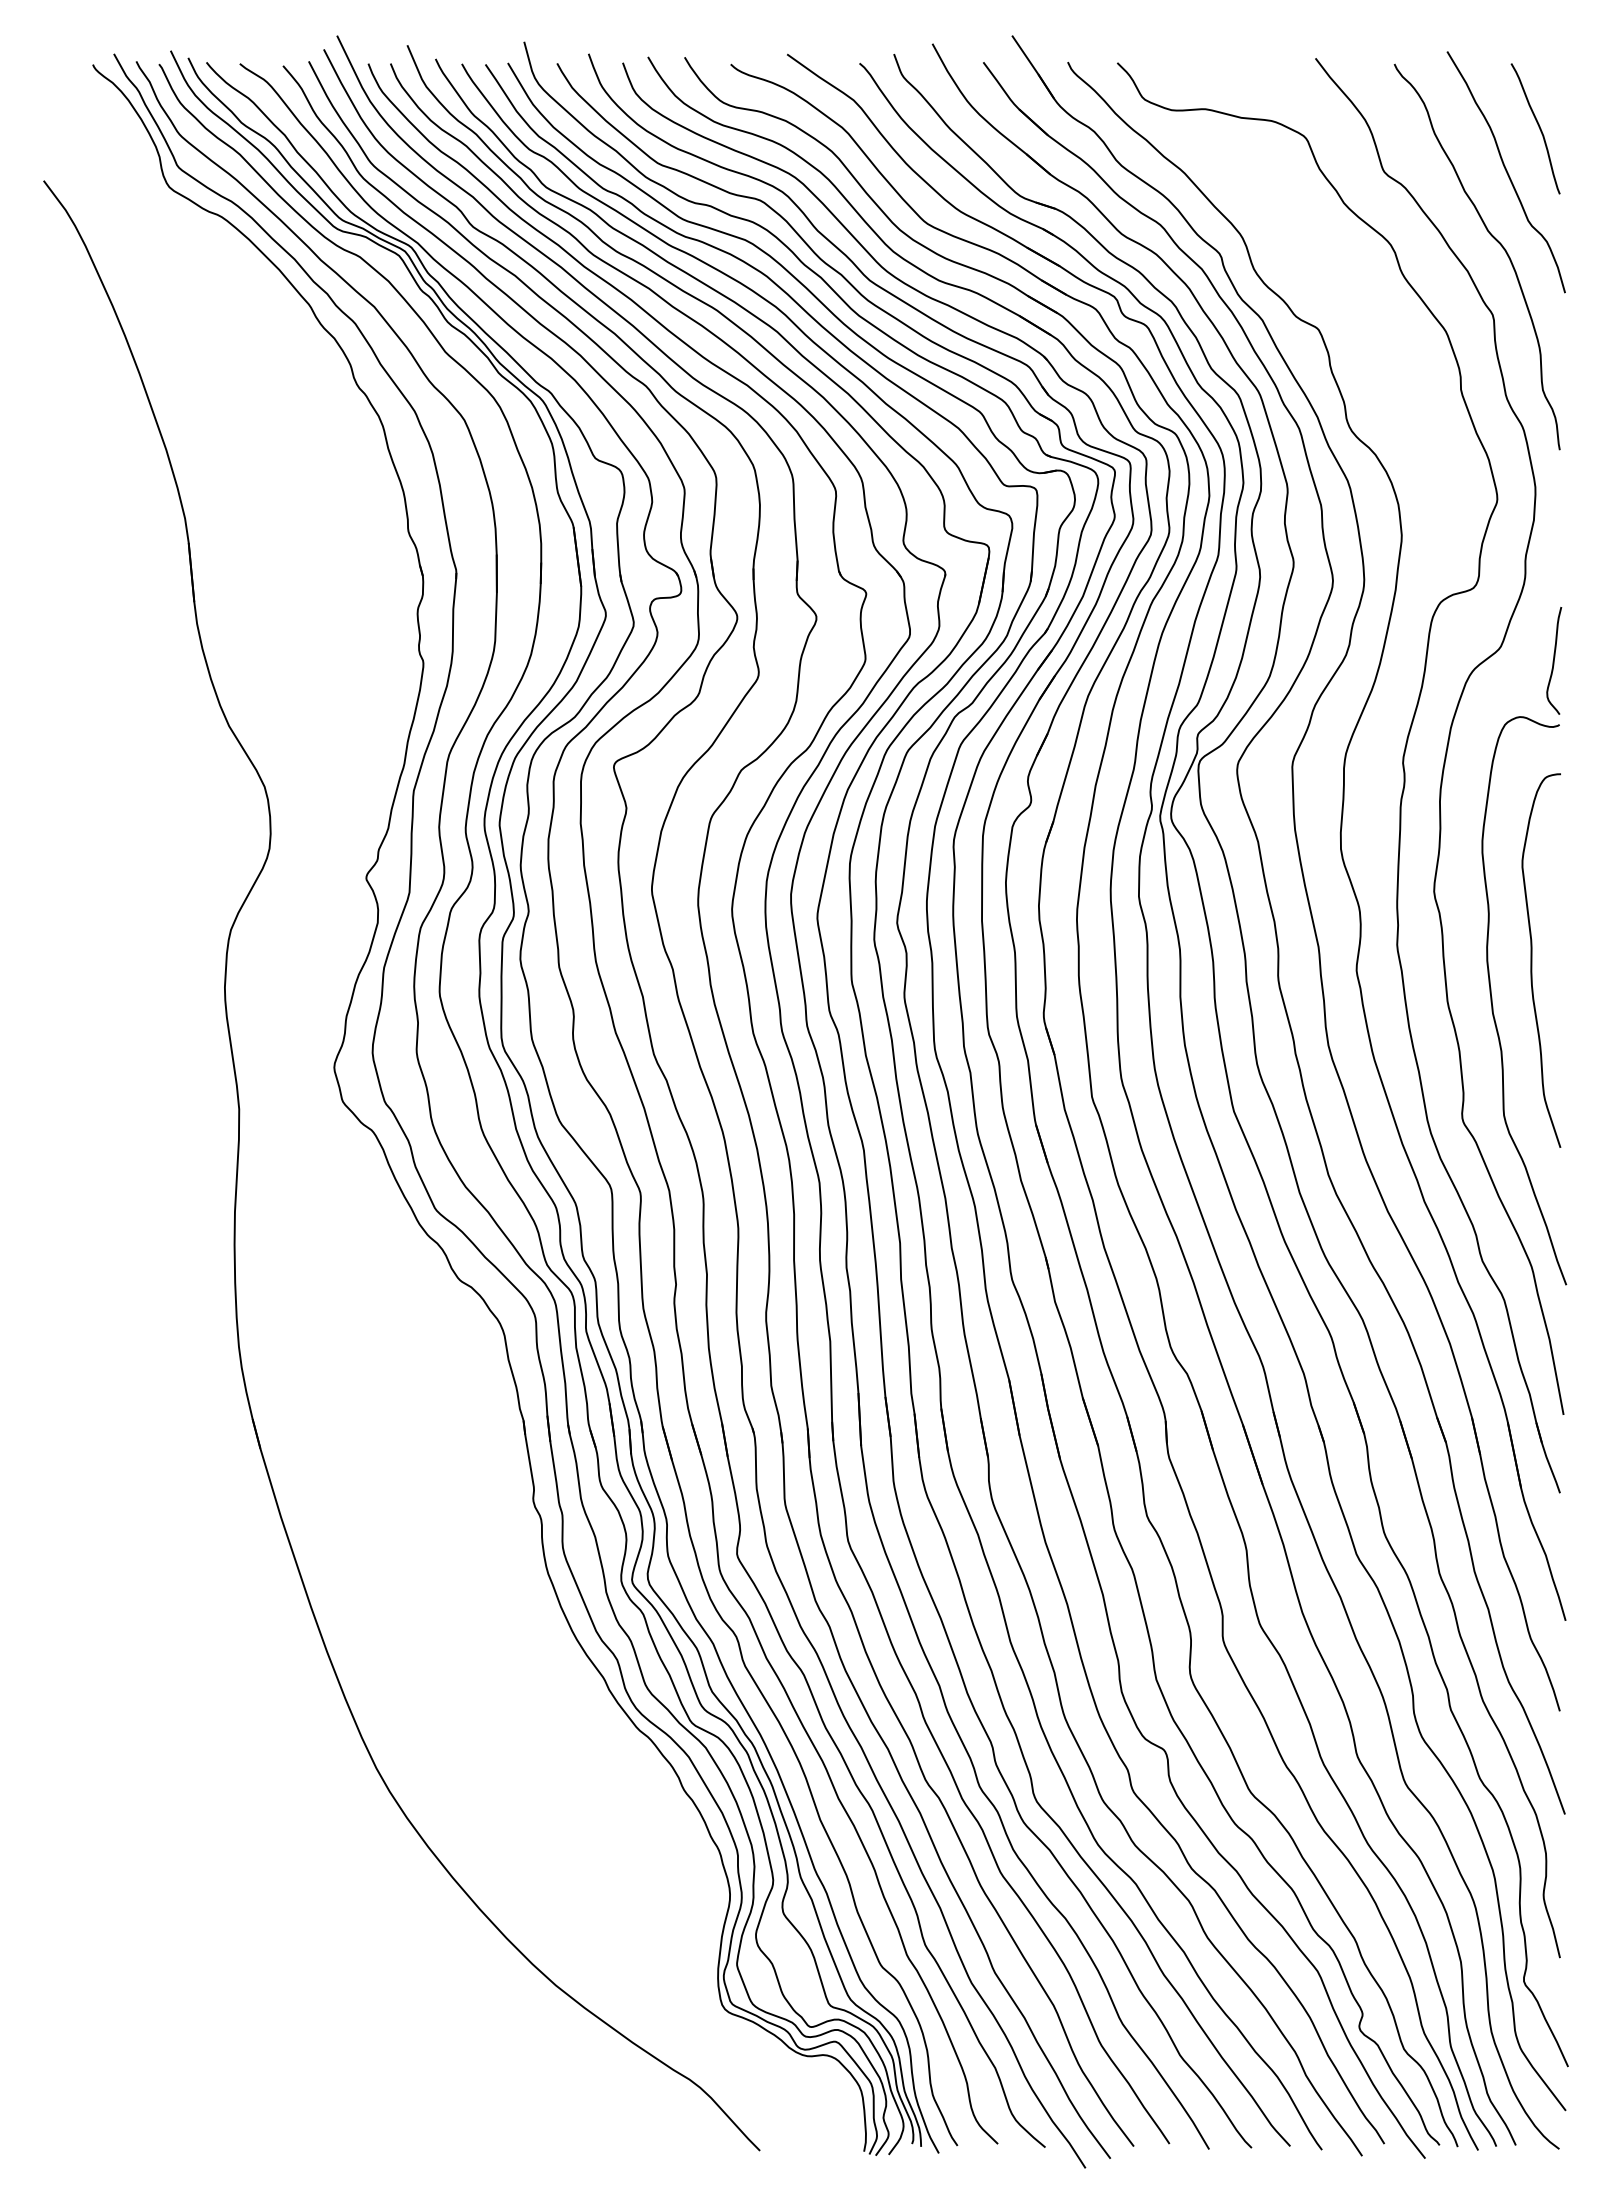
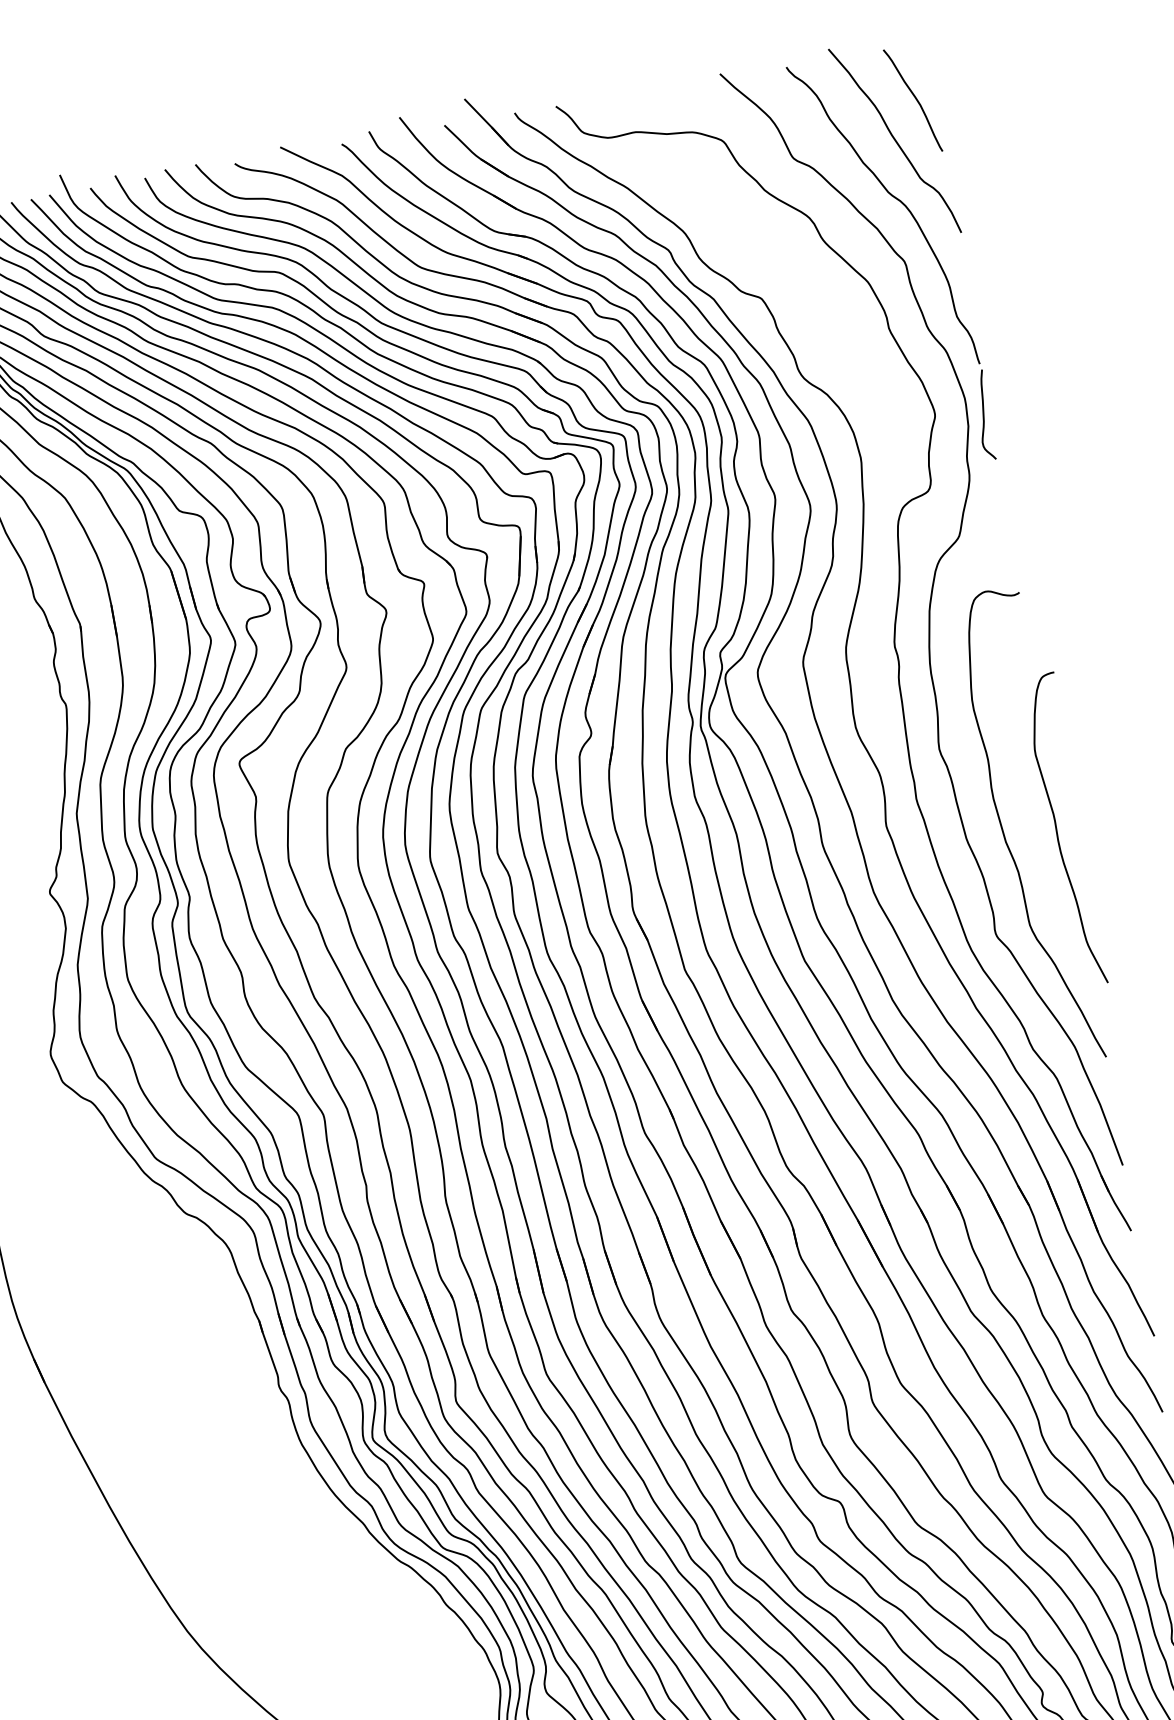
curve: (1554, 660) -> (984, 415), moved
curve: (1532, 960) -> (1057, 831), moved

